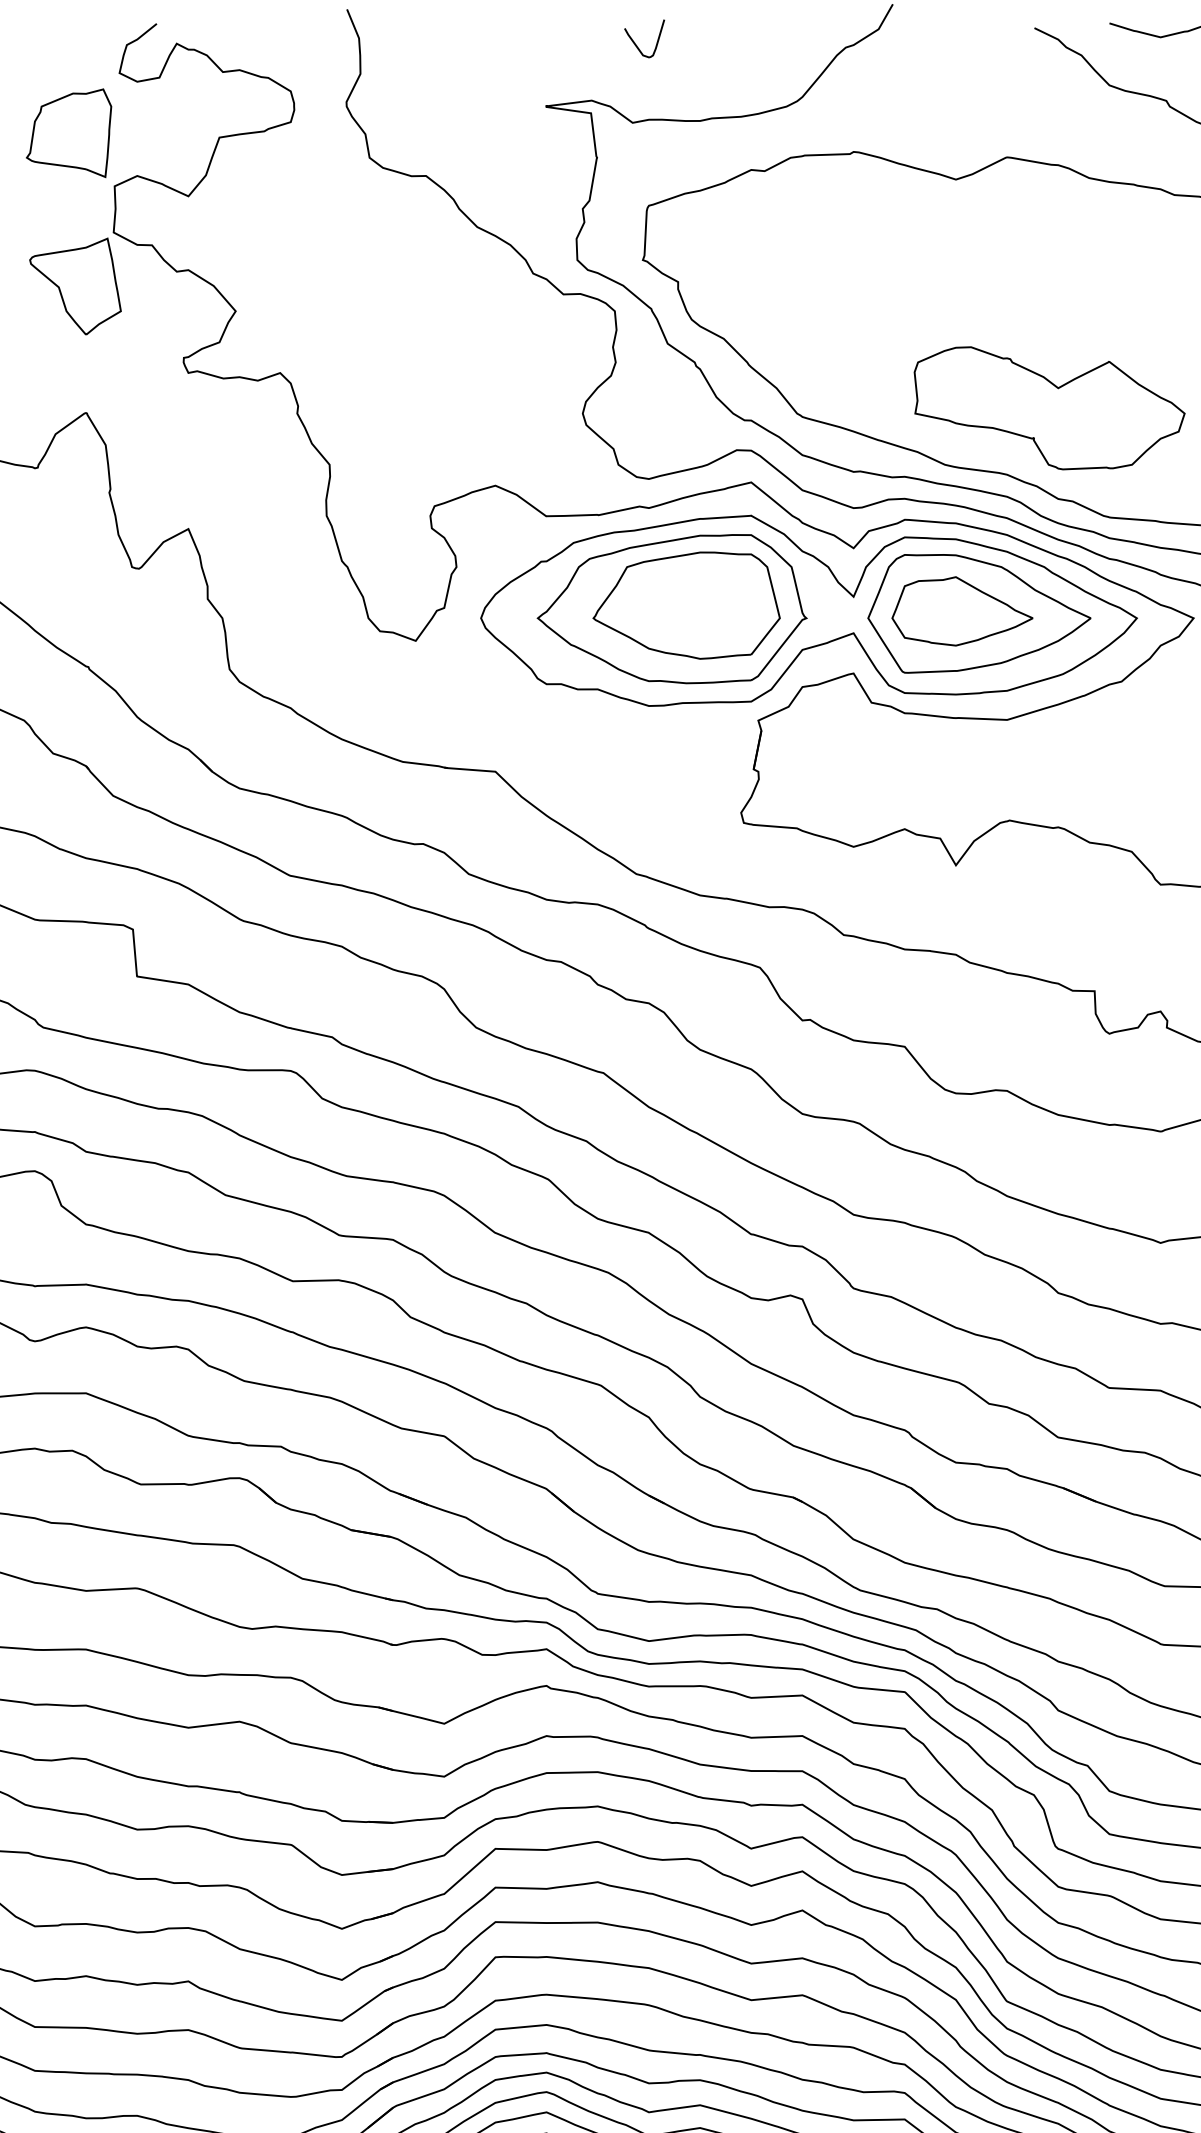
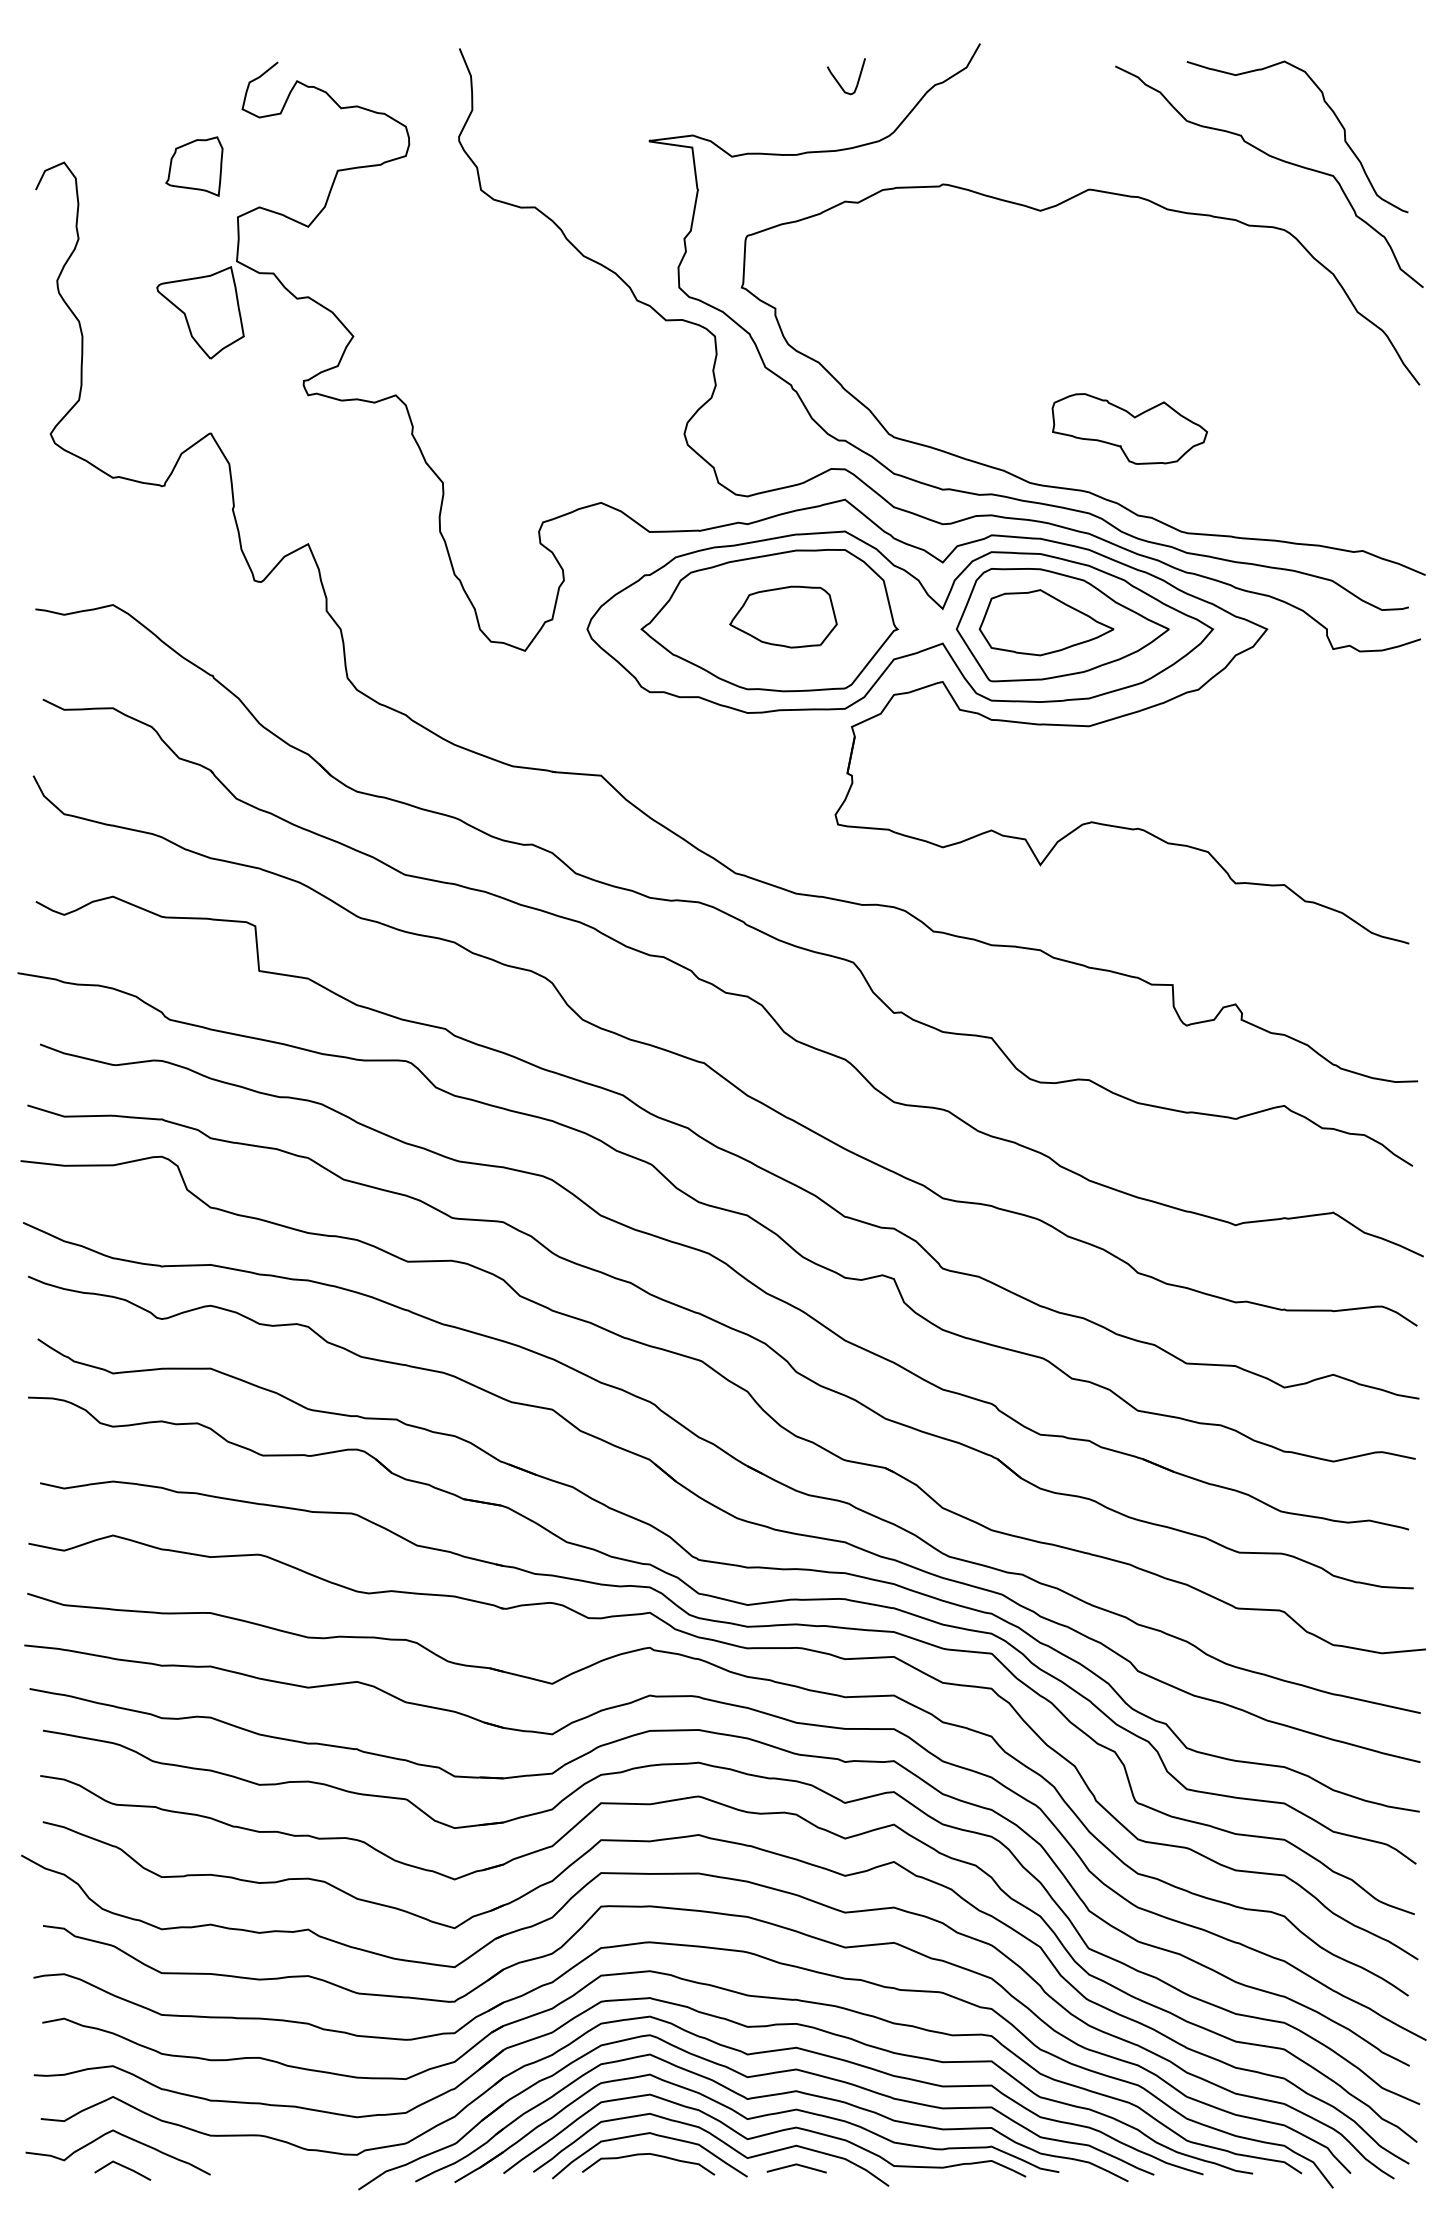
curve: (636, 44) -> (838, 81), moved
part: (69, 133) -> (194, 166), size x0.7
part: (1049, 407) -> (1129, 428), size x0.6
part: (686, 604) -> (783, 616), size x0.6

